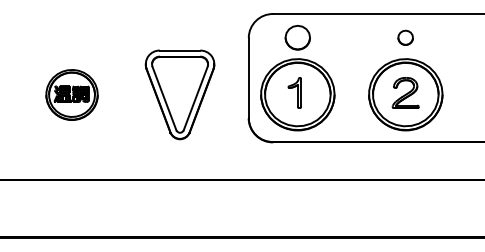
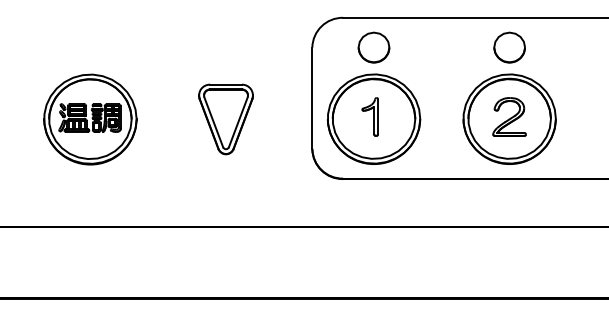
part: (405, 37) -> (509, 47), size x1.67
part: (71, 94) -> (89, 118), size x1.43
part: (179, 94) -> (225, 118), size x0.62

